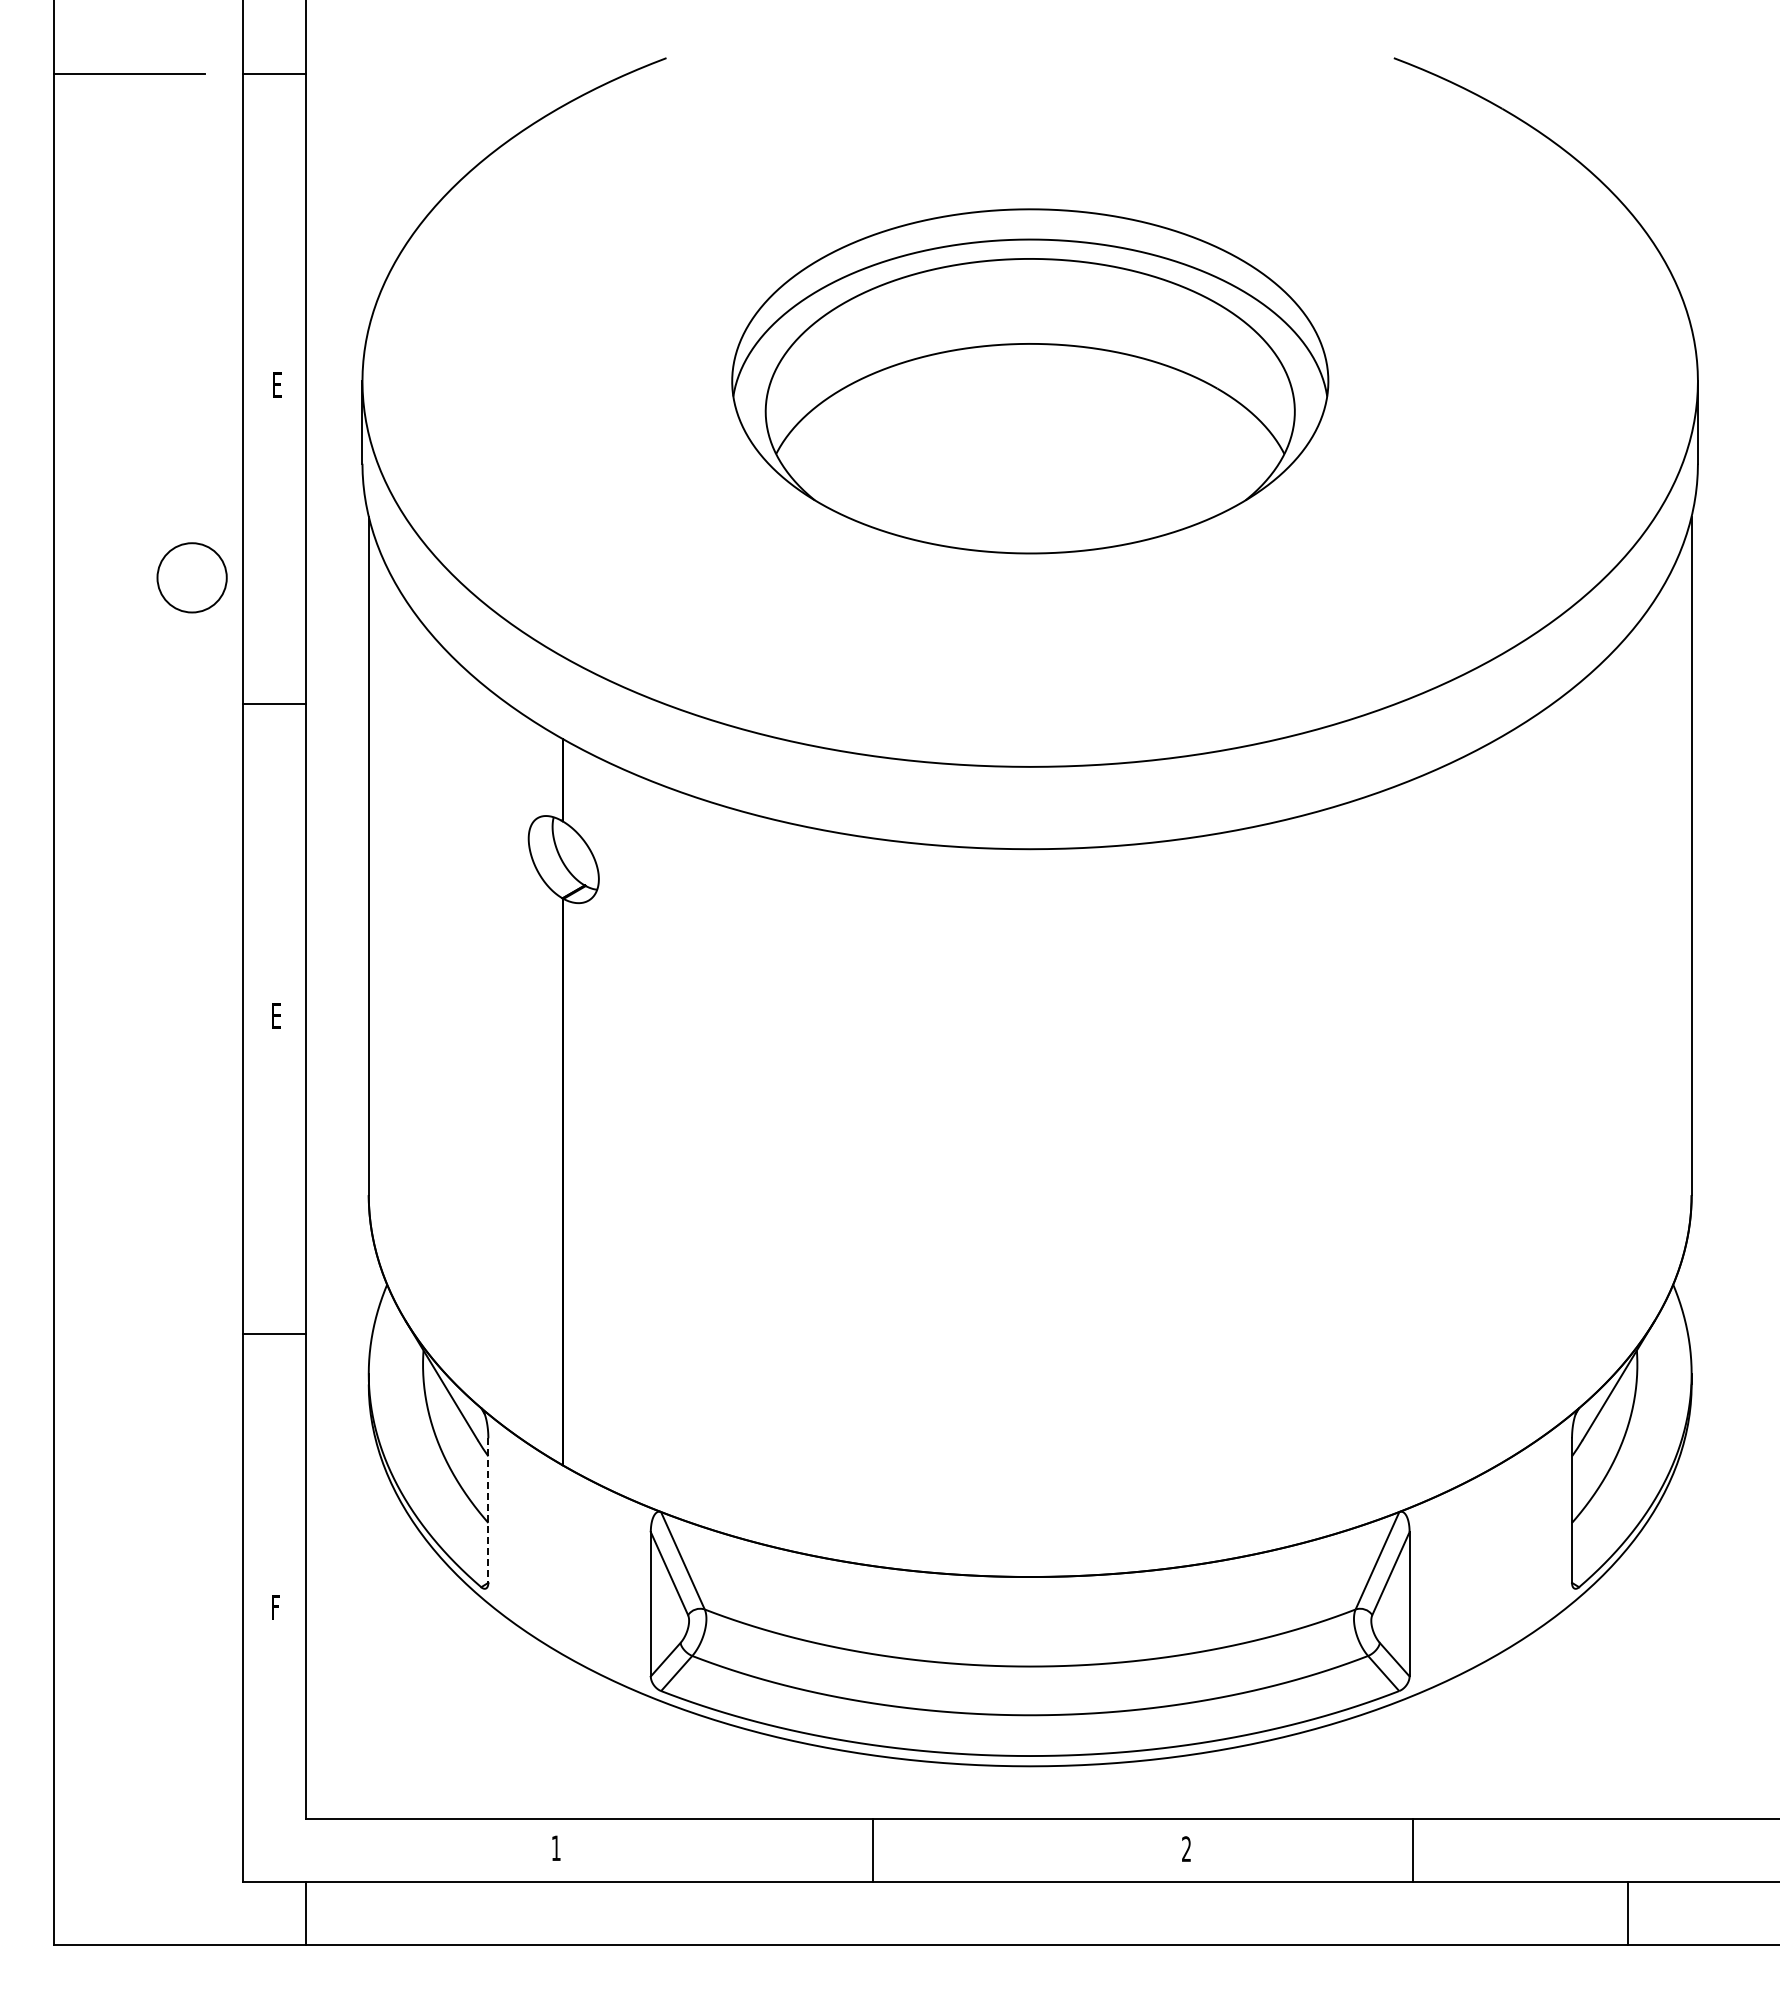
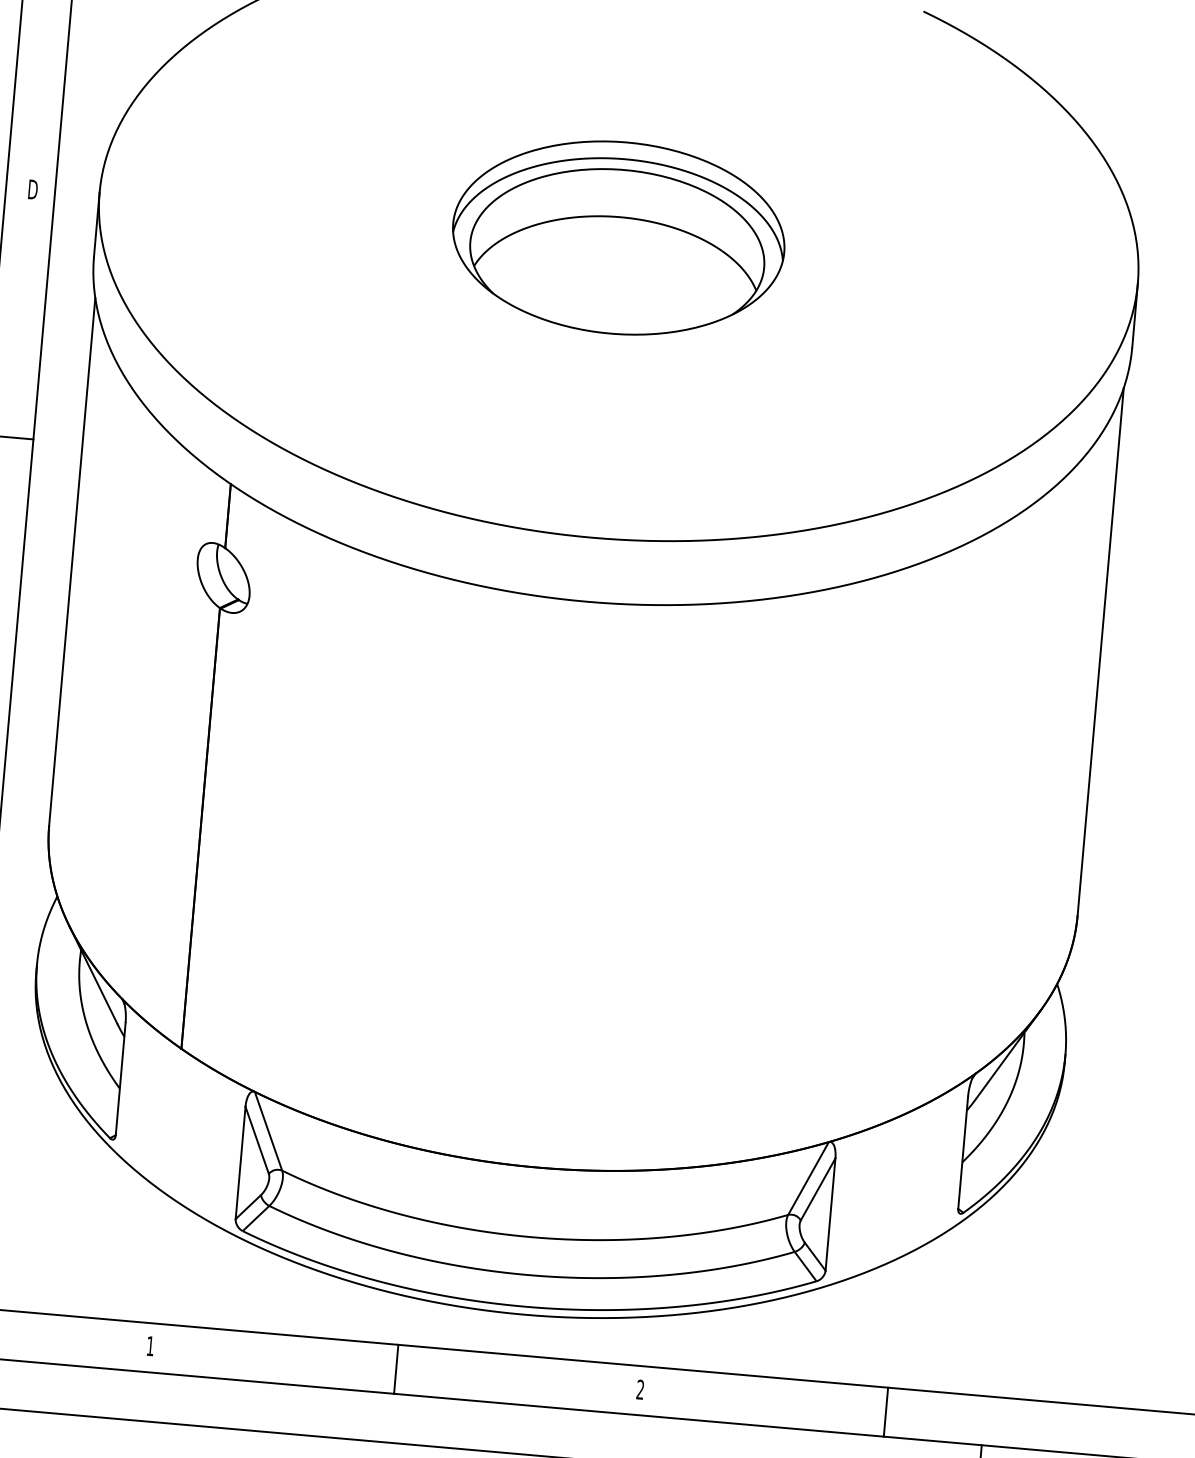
part: (1029, 381) -> (618, 238), size x0.71
text: (277, 384) -> (33, 189), E -> D
line: (488, 1511) -> (120, 1079), dashed -> solid
line: (1413, 1849) -> (886, 1411), moved

